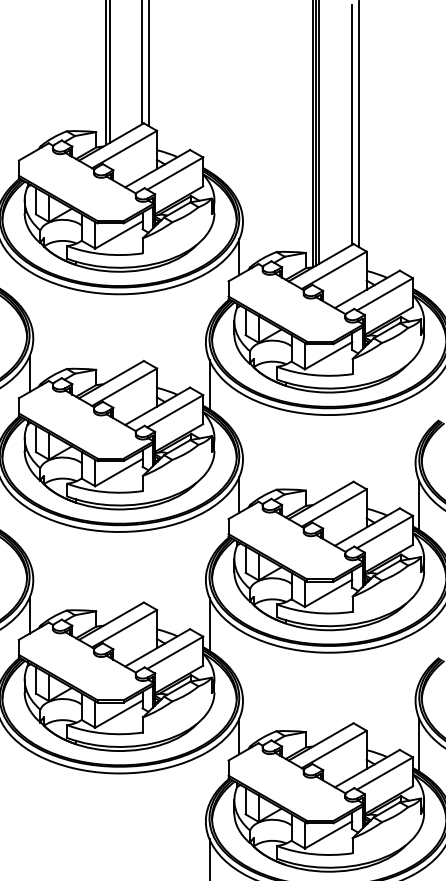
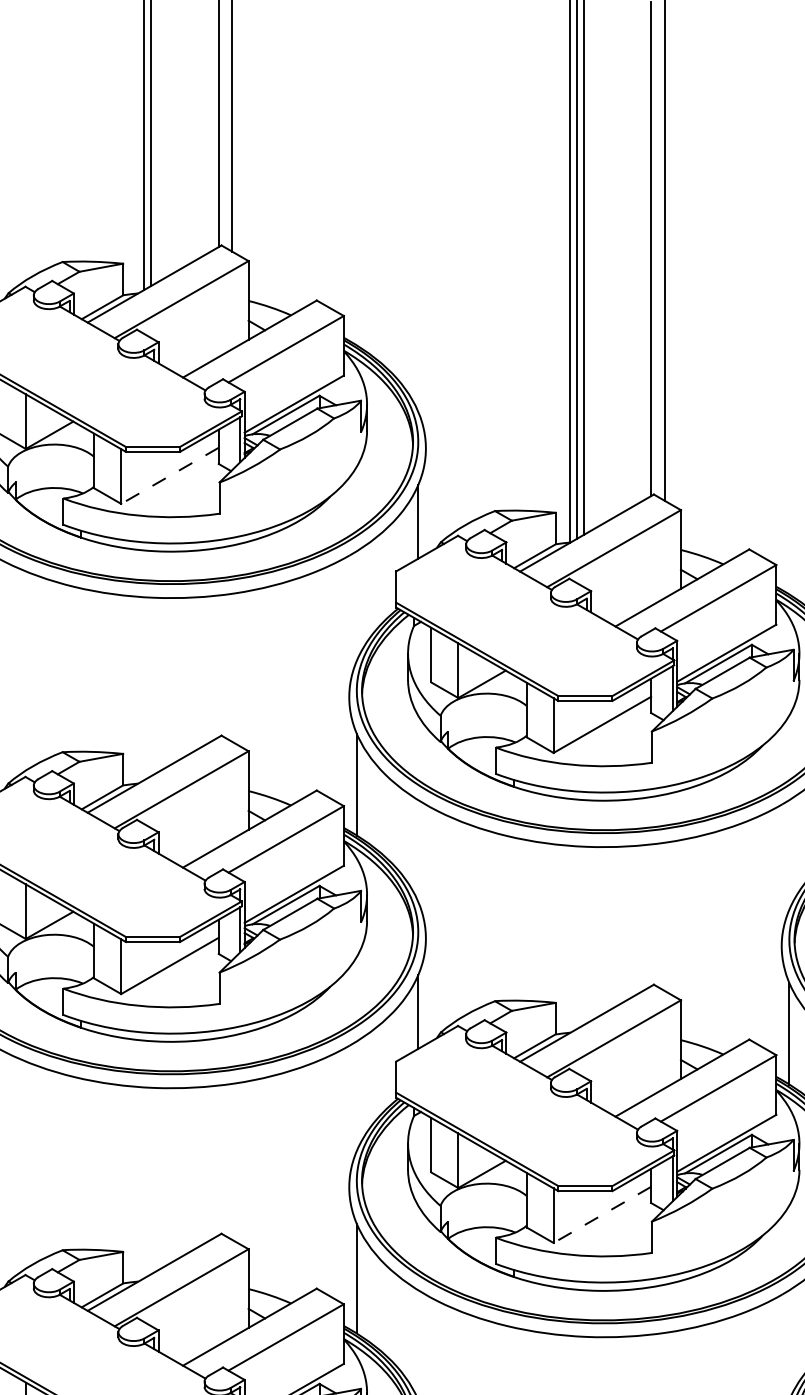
line: (118, 235) -> (169, 476), solid -> dashed
line: (328, 593) -> (602, 1215), solid -> dashed

